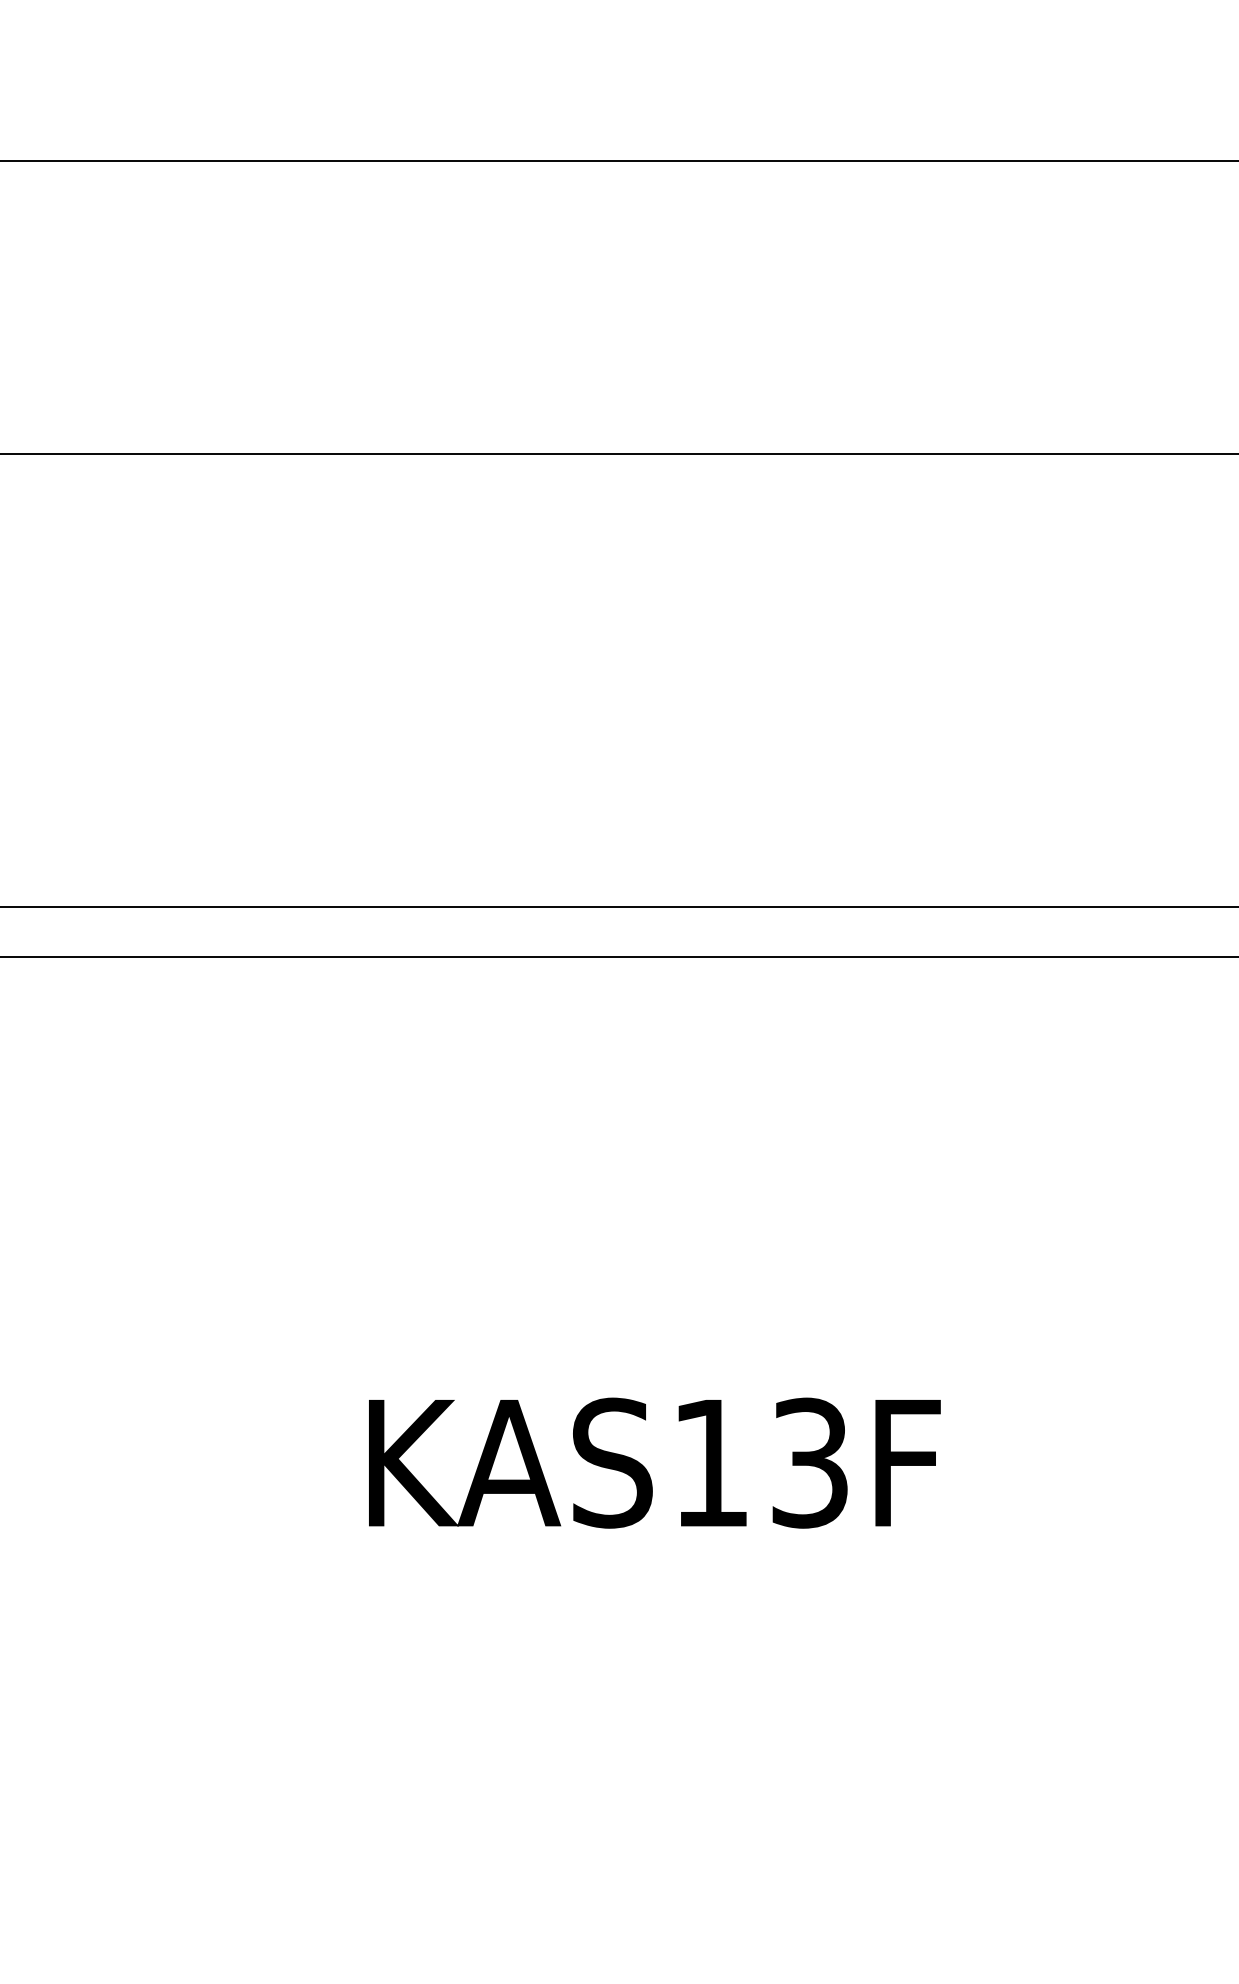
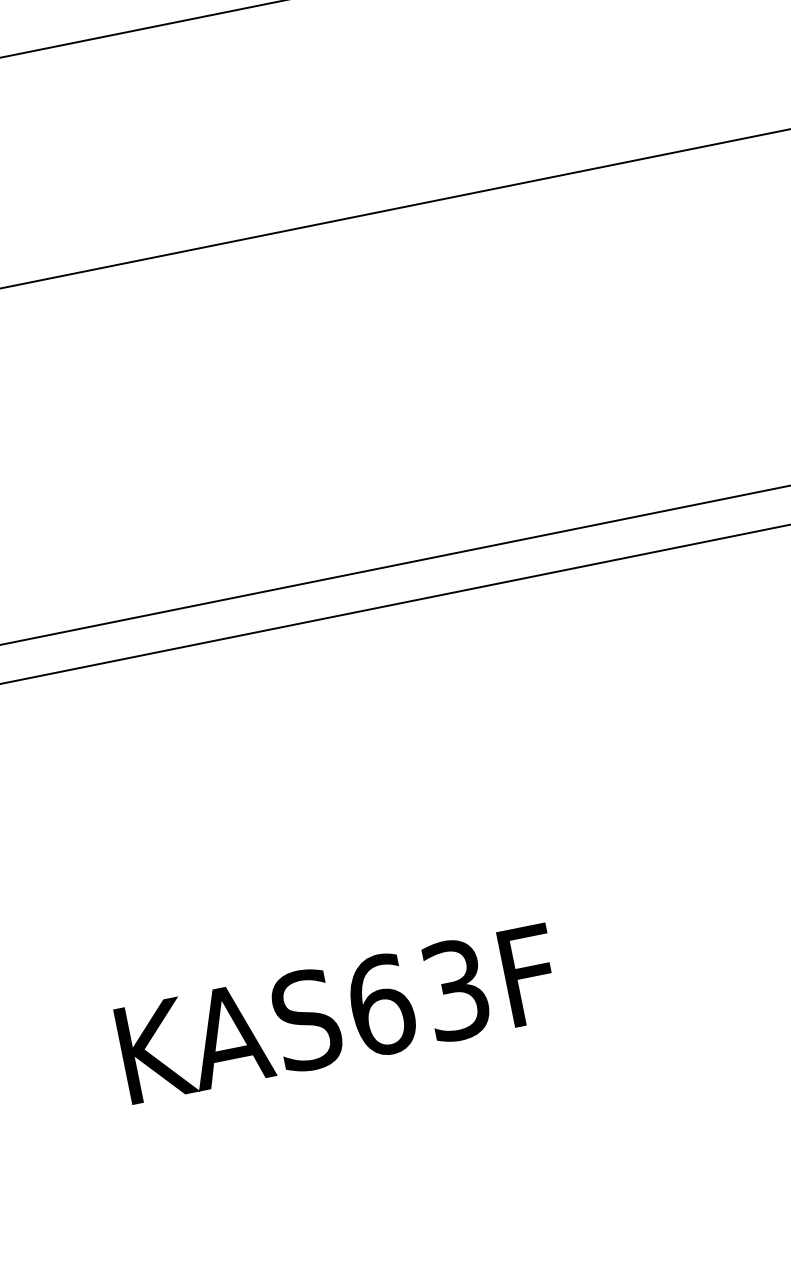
text: (711, 1462) -> (381, 1004), KAS13F -> KAS63F

